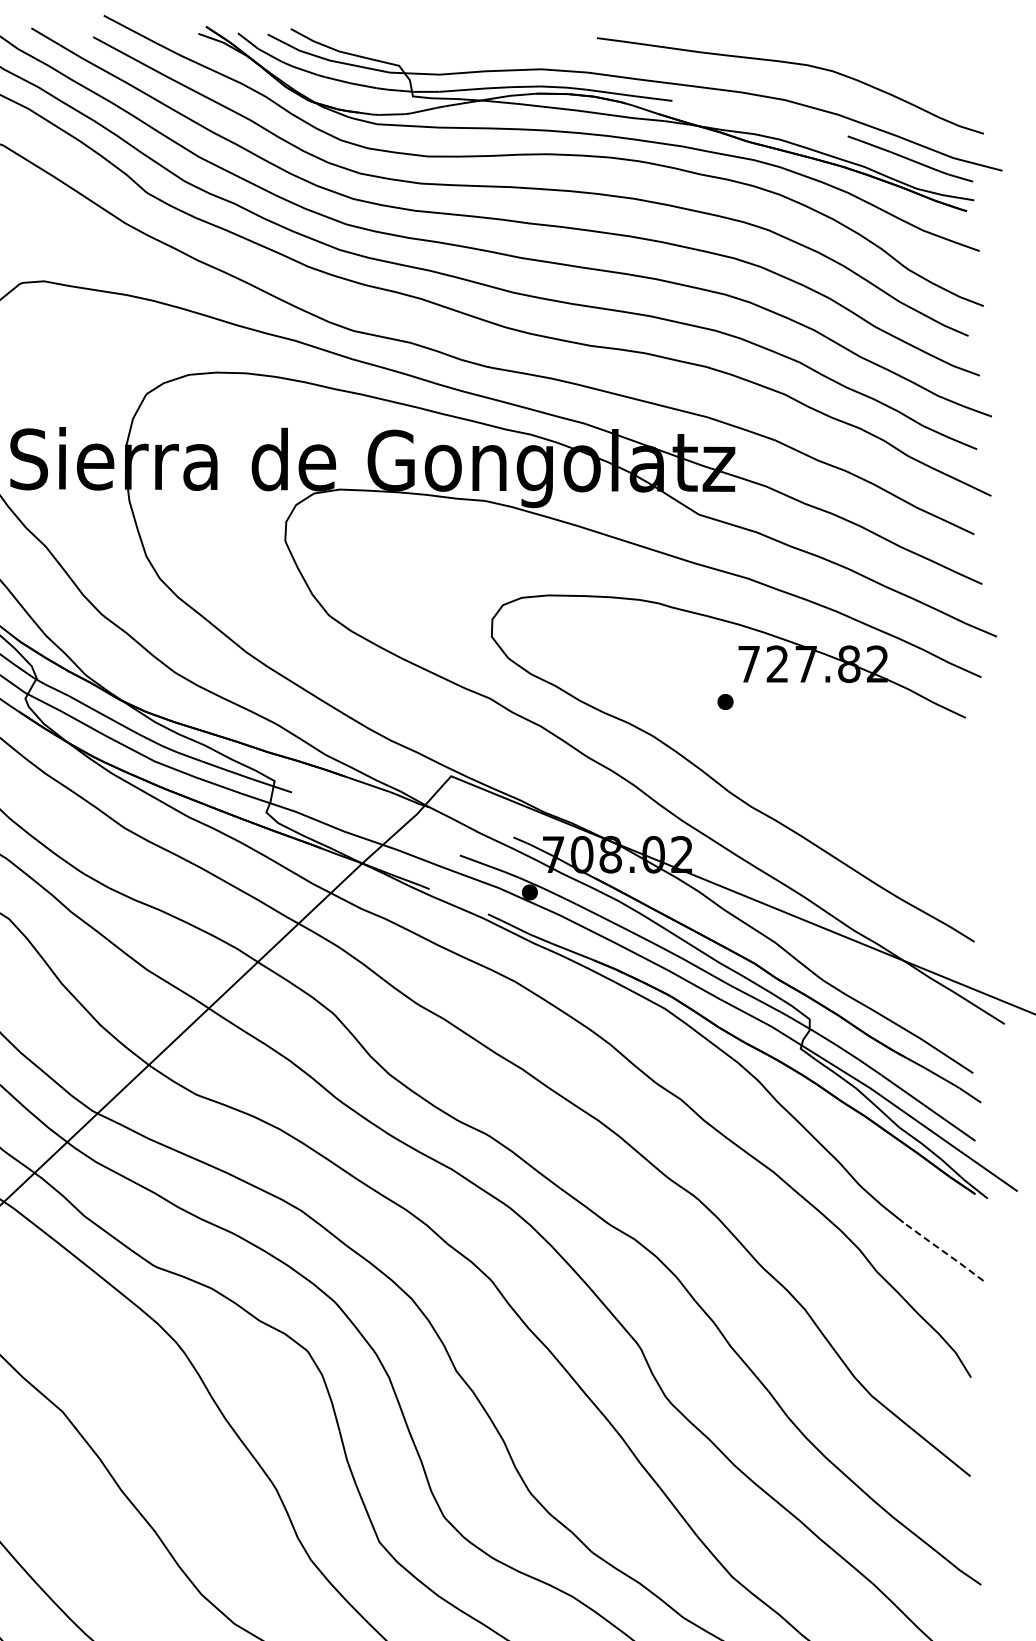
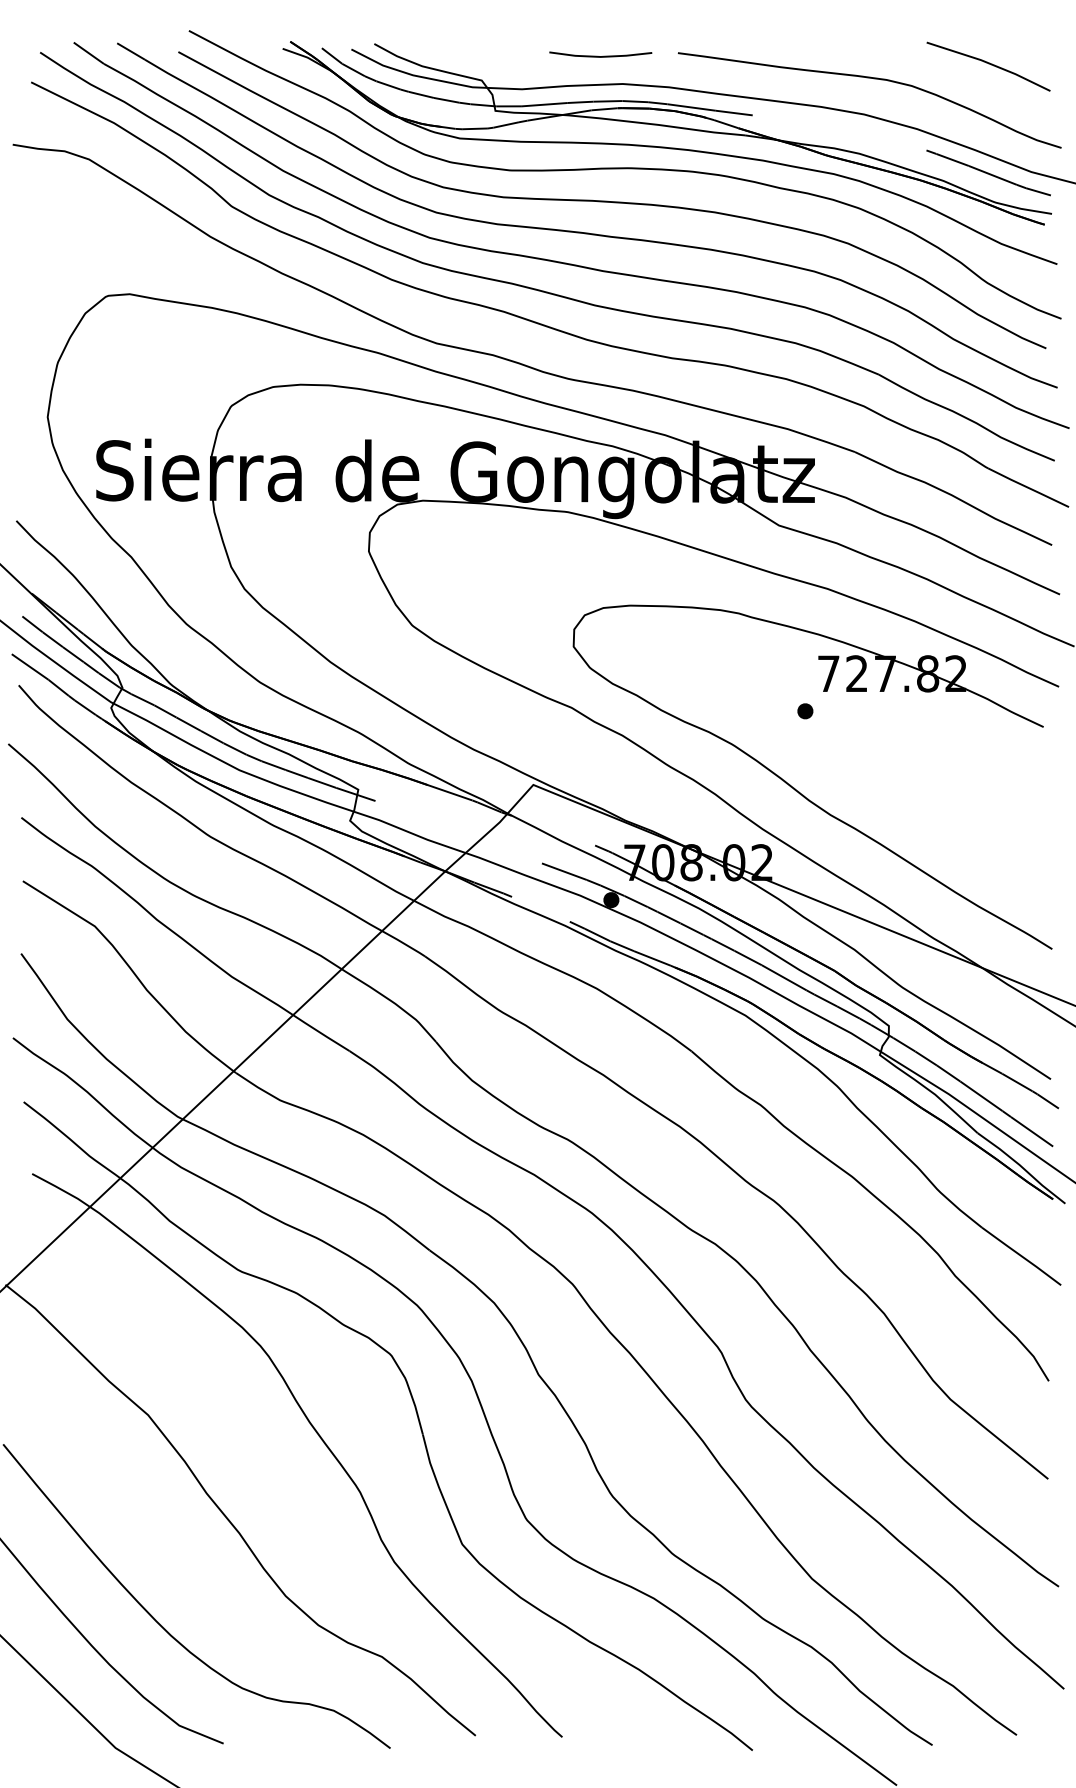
line: (518, 41) -> (600, 56), added
line: (910, 49) -> (988, 64), added
line: (943, 1250) -> (1021, 1255), dashed -> solid

